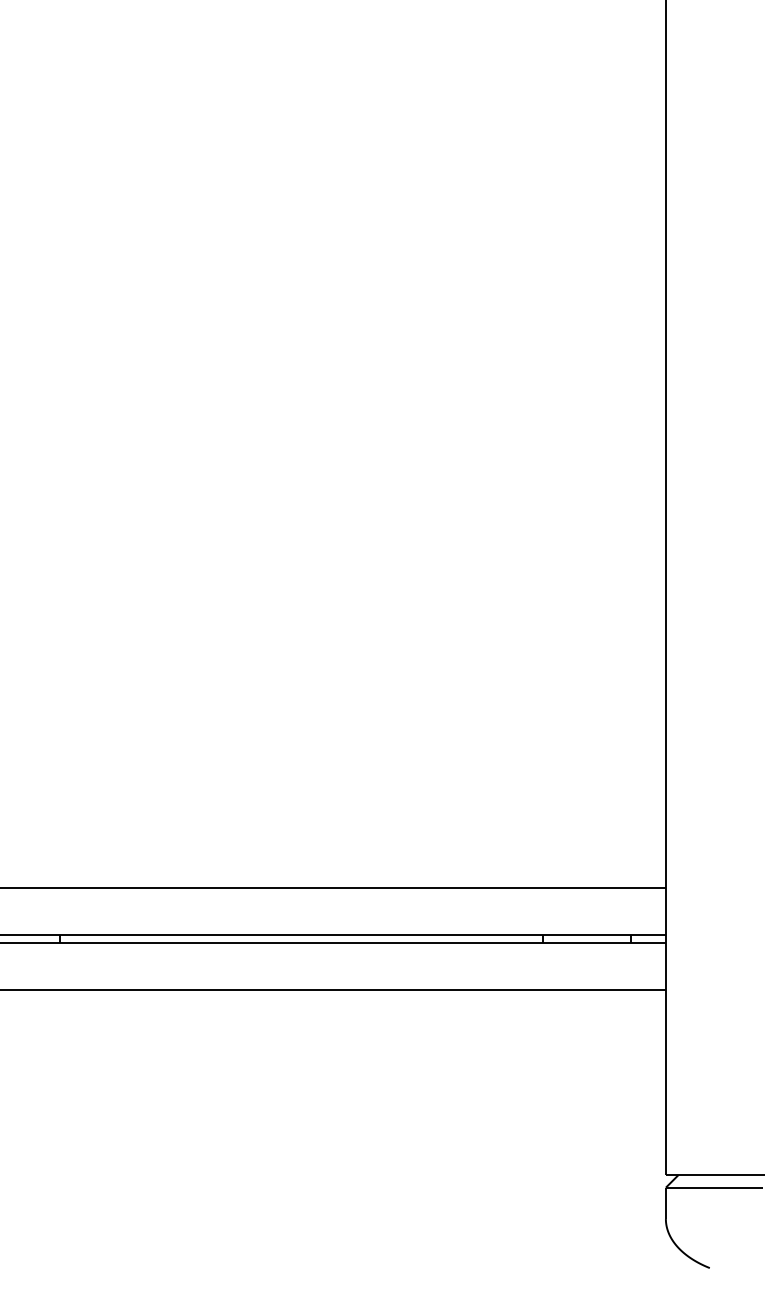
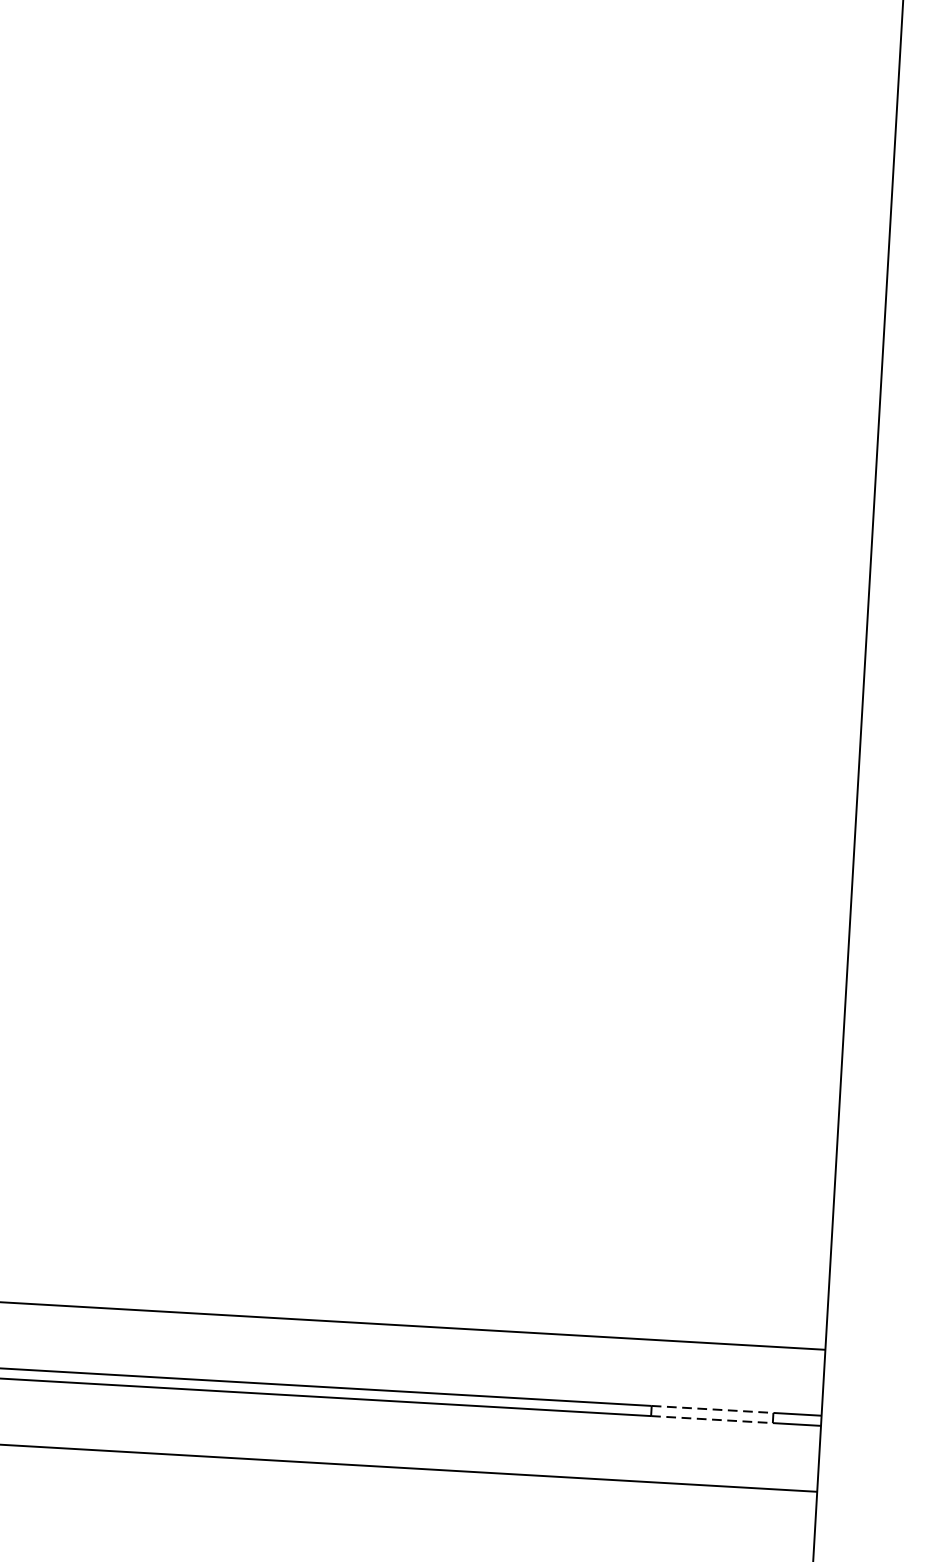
line: (587, 935) -> (713, 1409), solid -> dashed
line: (587, 942) -> (712, 1419), solid -> dashed

